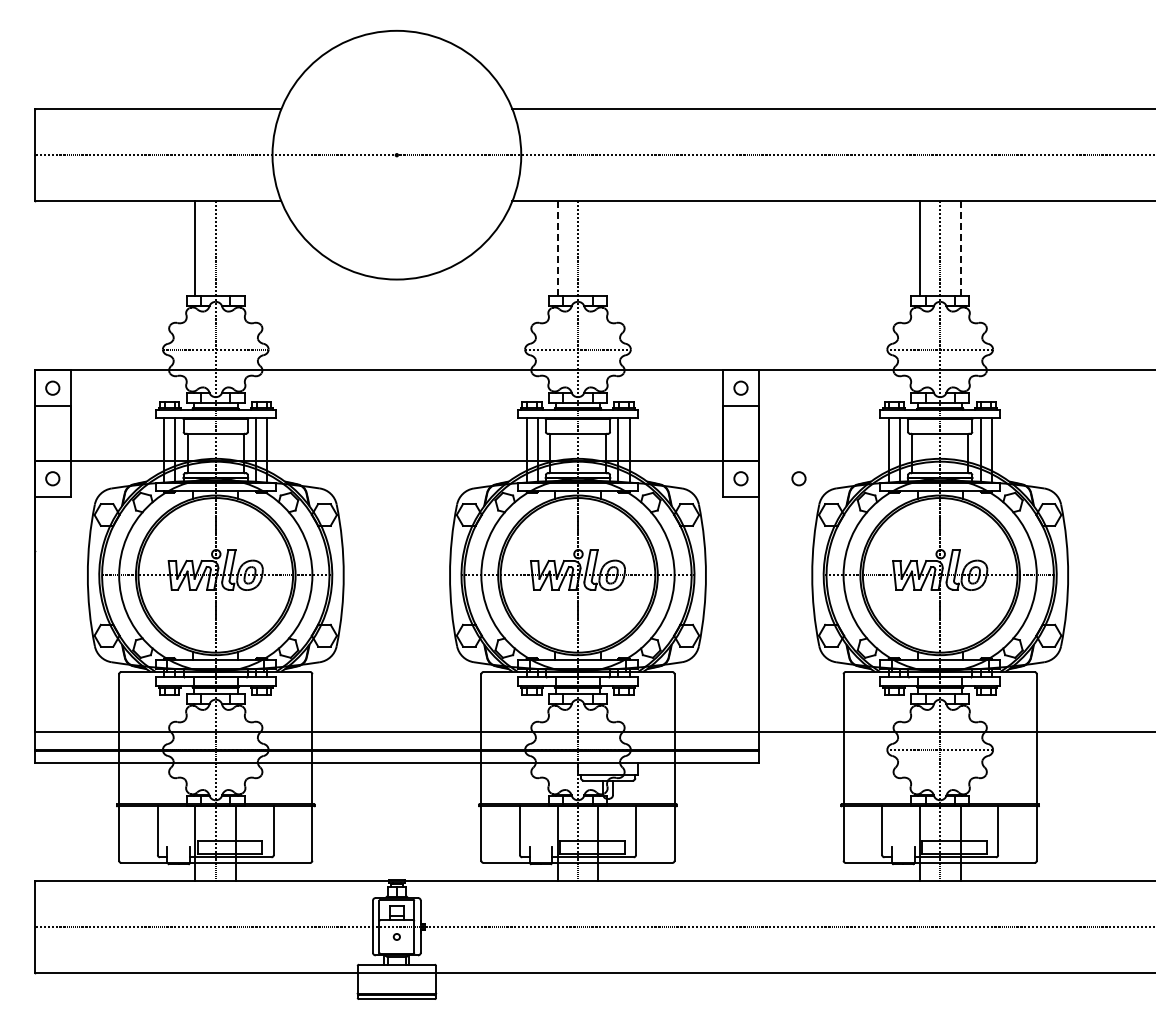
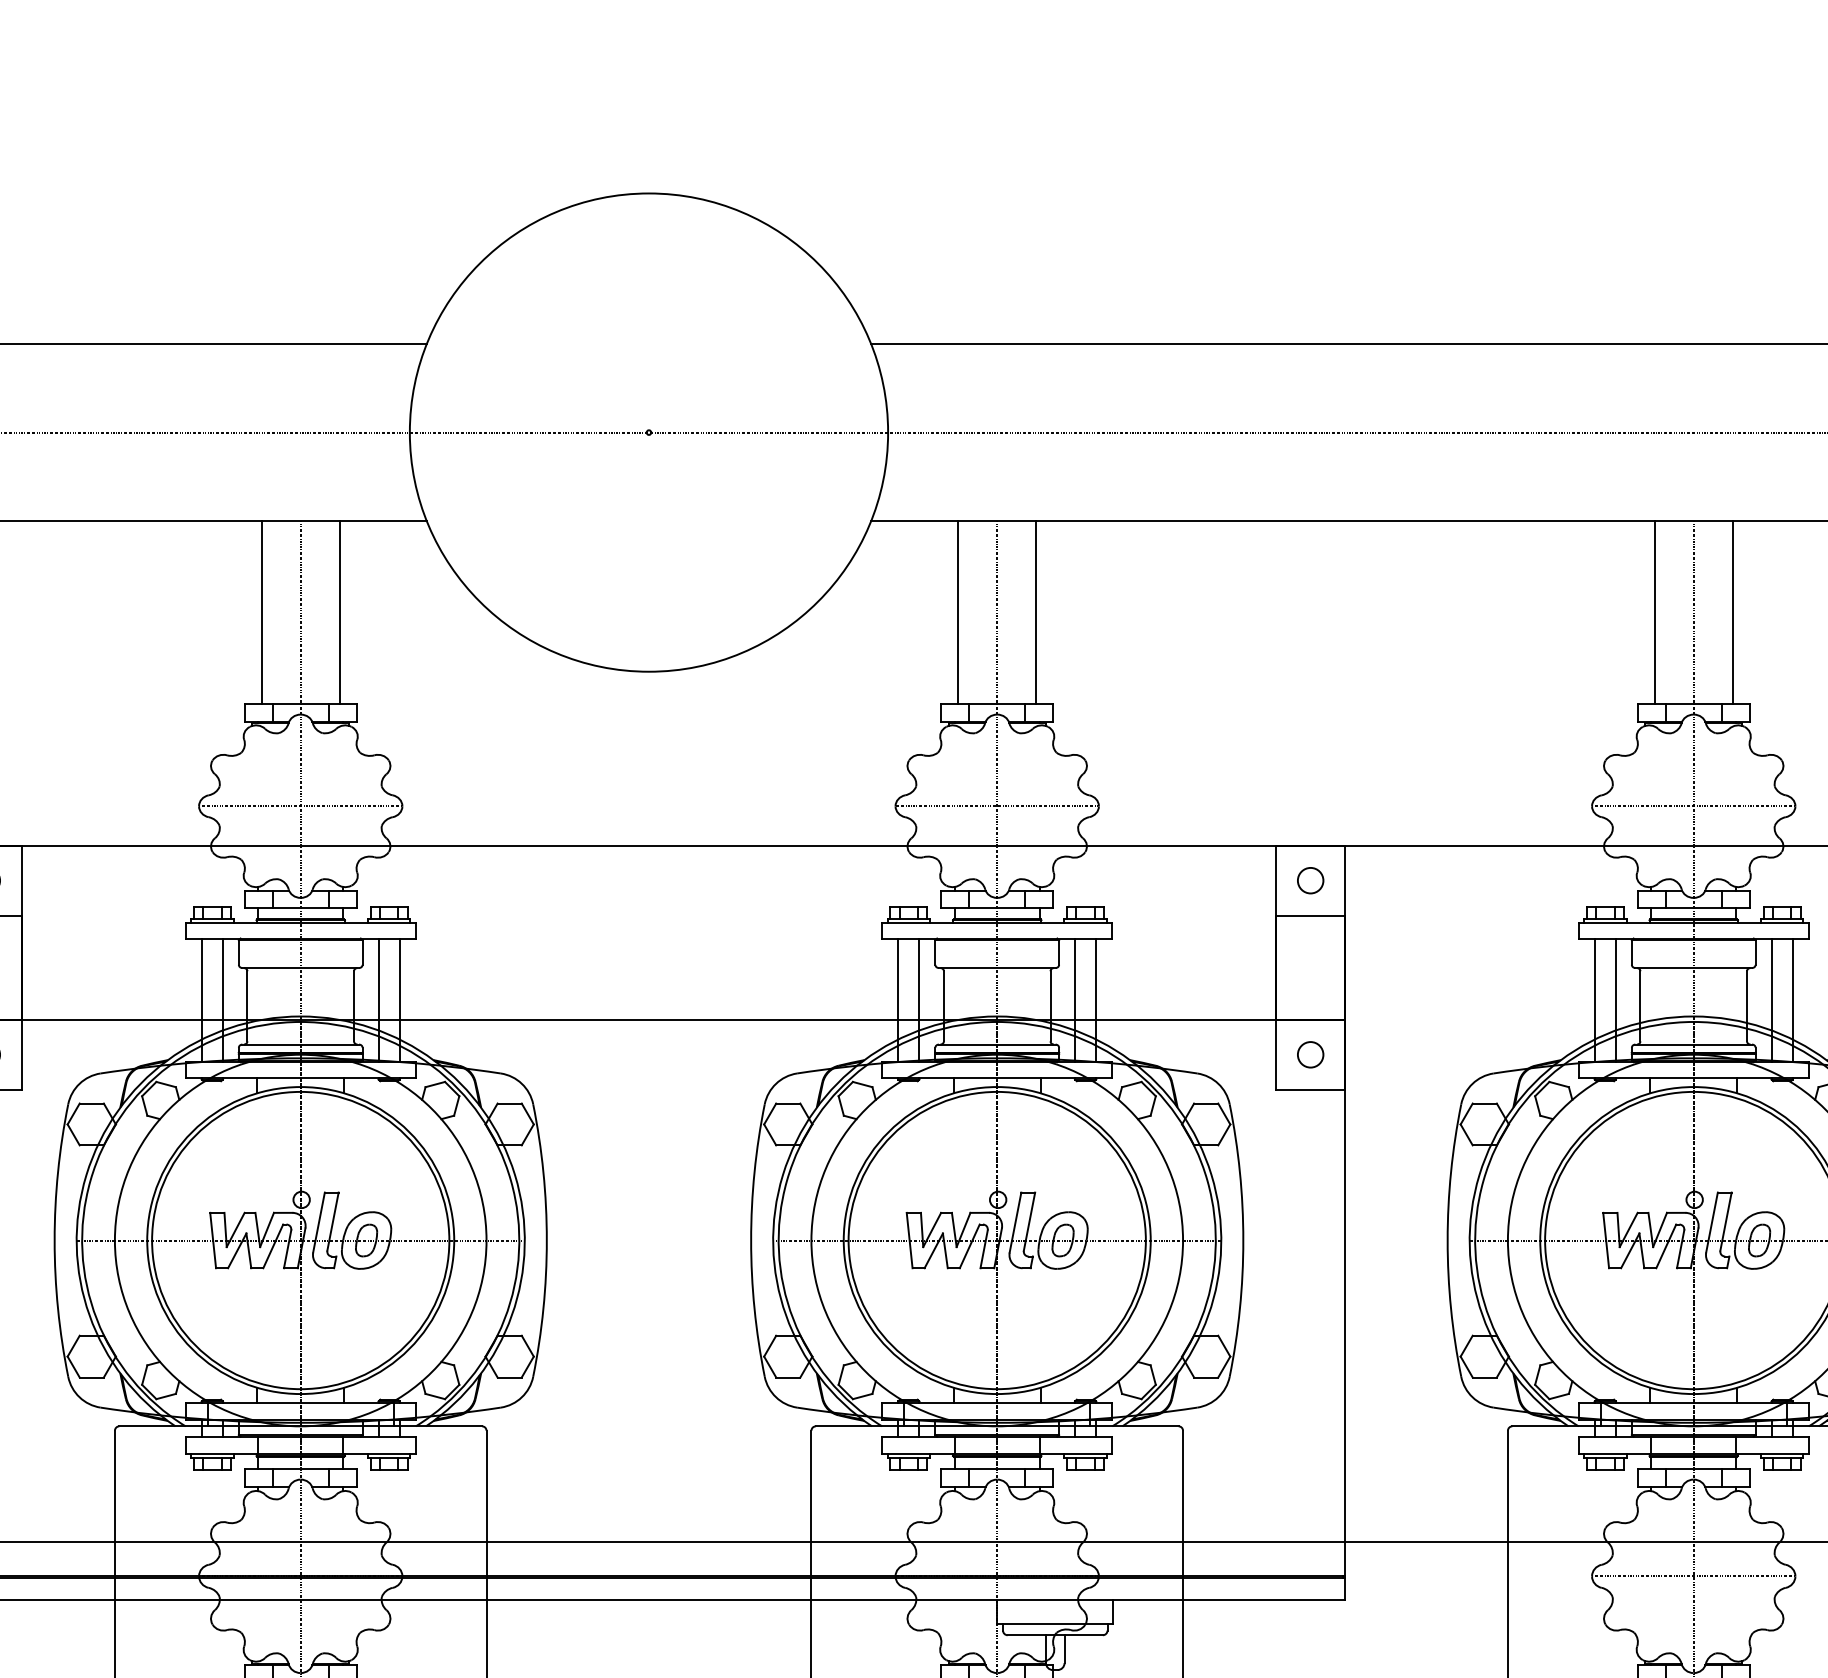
line: (236, 248) -> (340, 612), added
line: (557, 248) -> (957, 612), dashed -> solid
line: (598, 248) -> (1036, 612), added
line: (960, 248) -> (1732, 612), dashed -> solid
circle: (798, 478) -> (1421, 1054), removed

